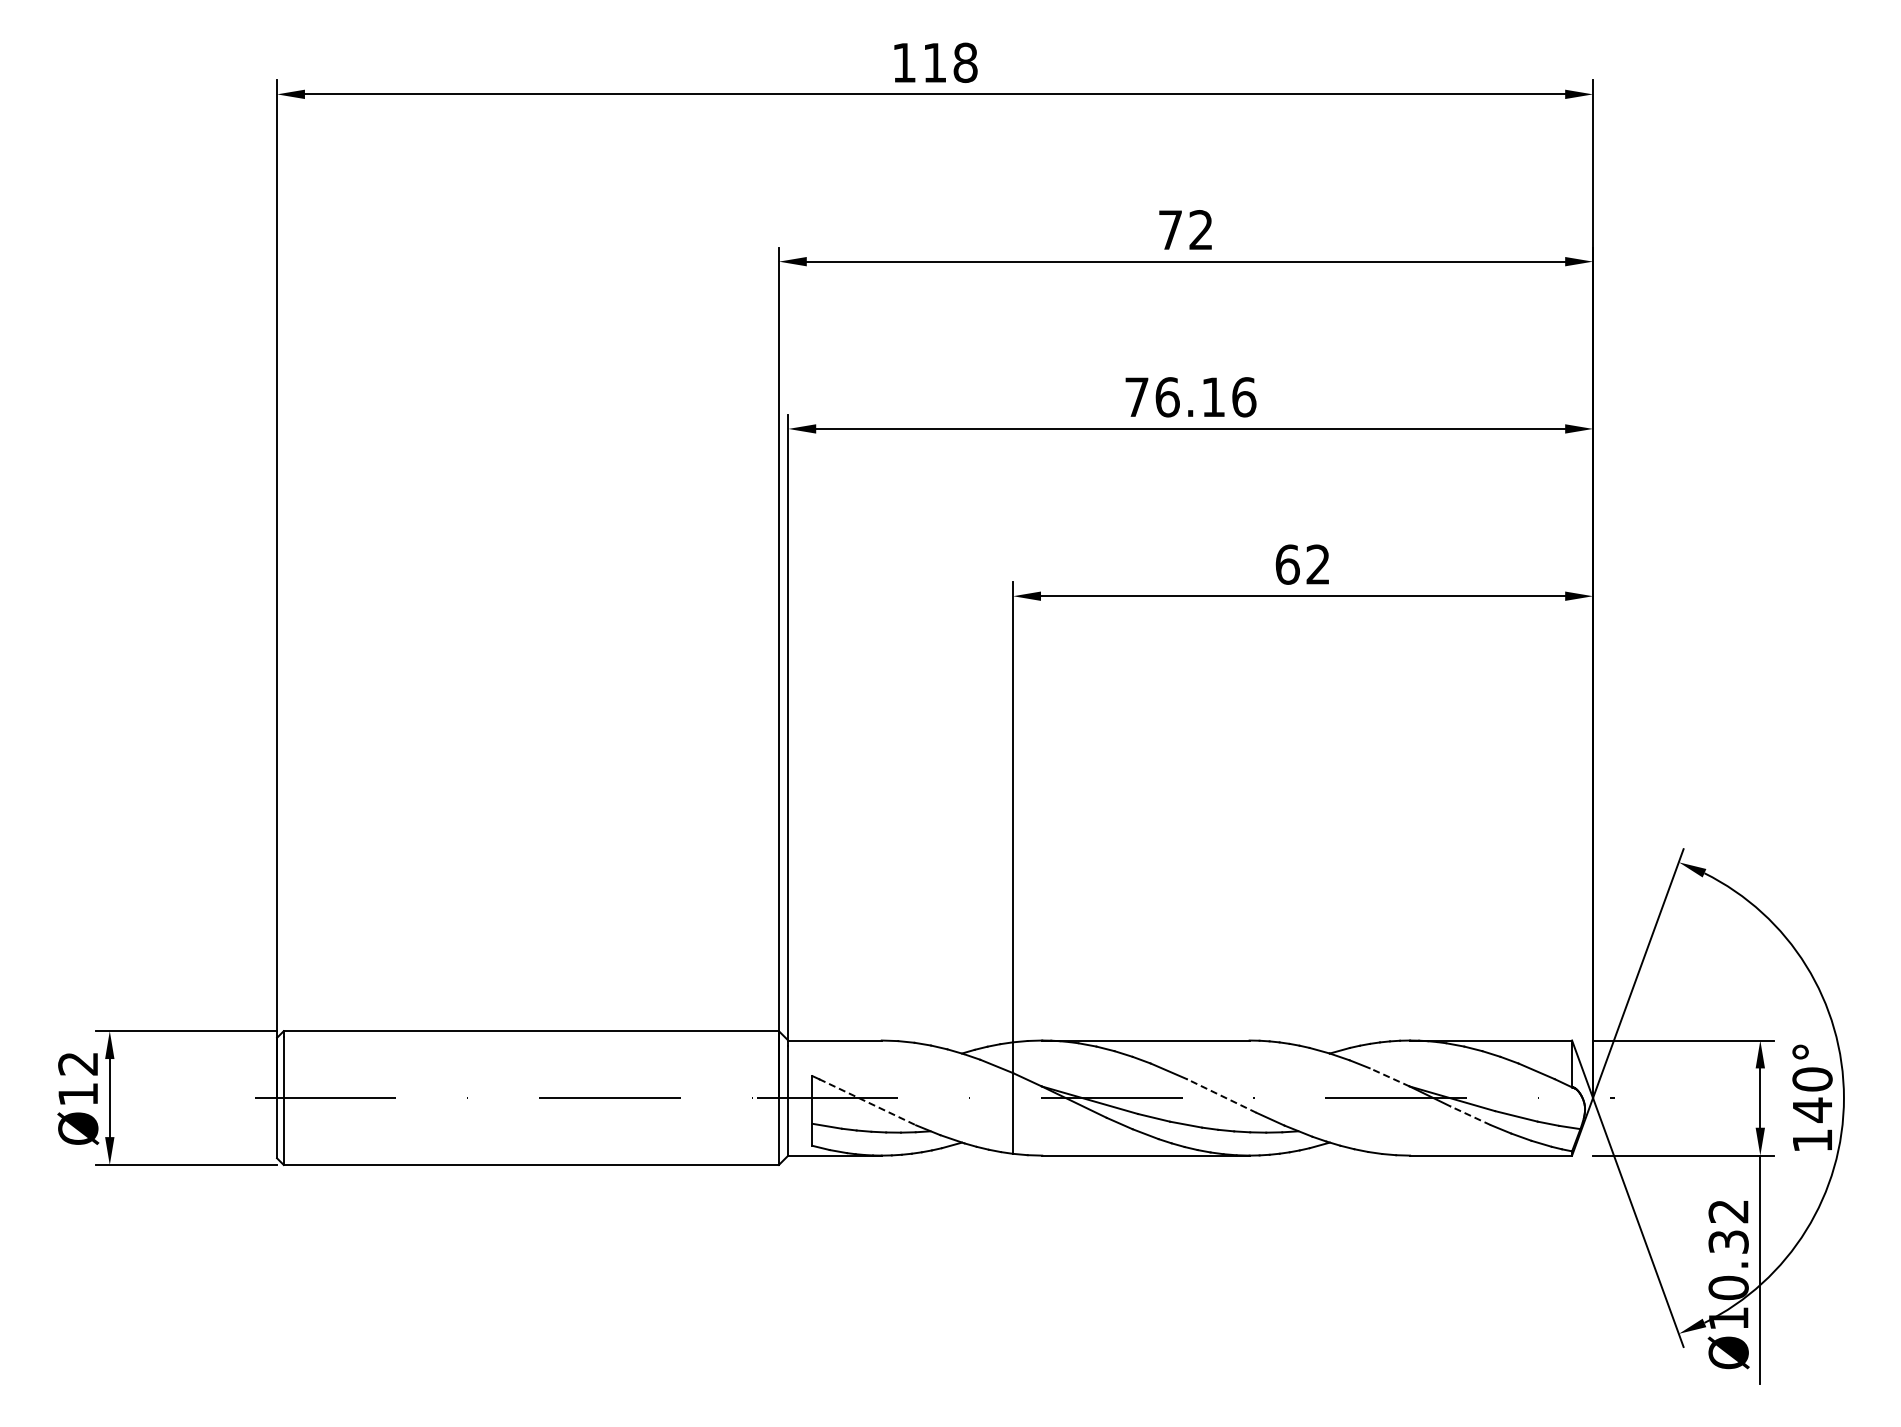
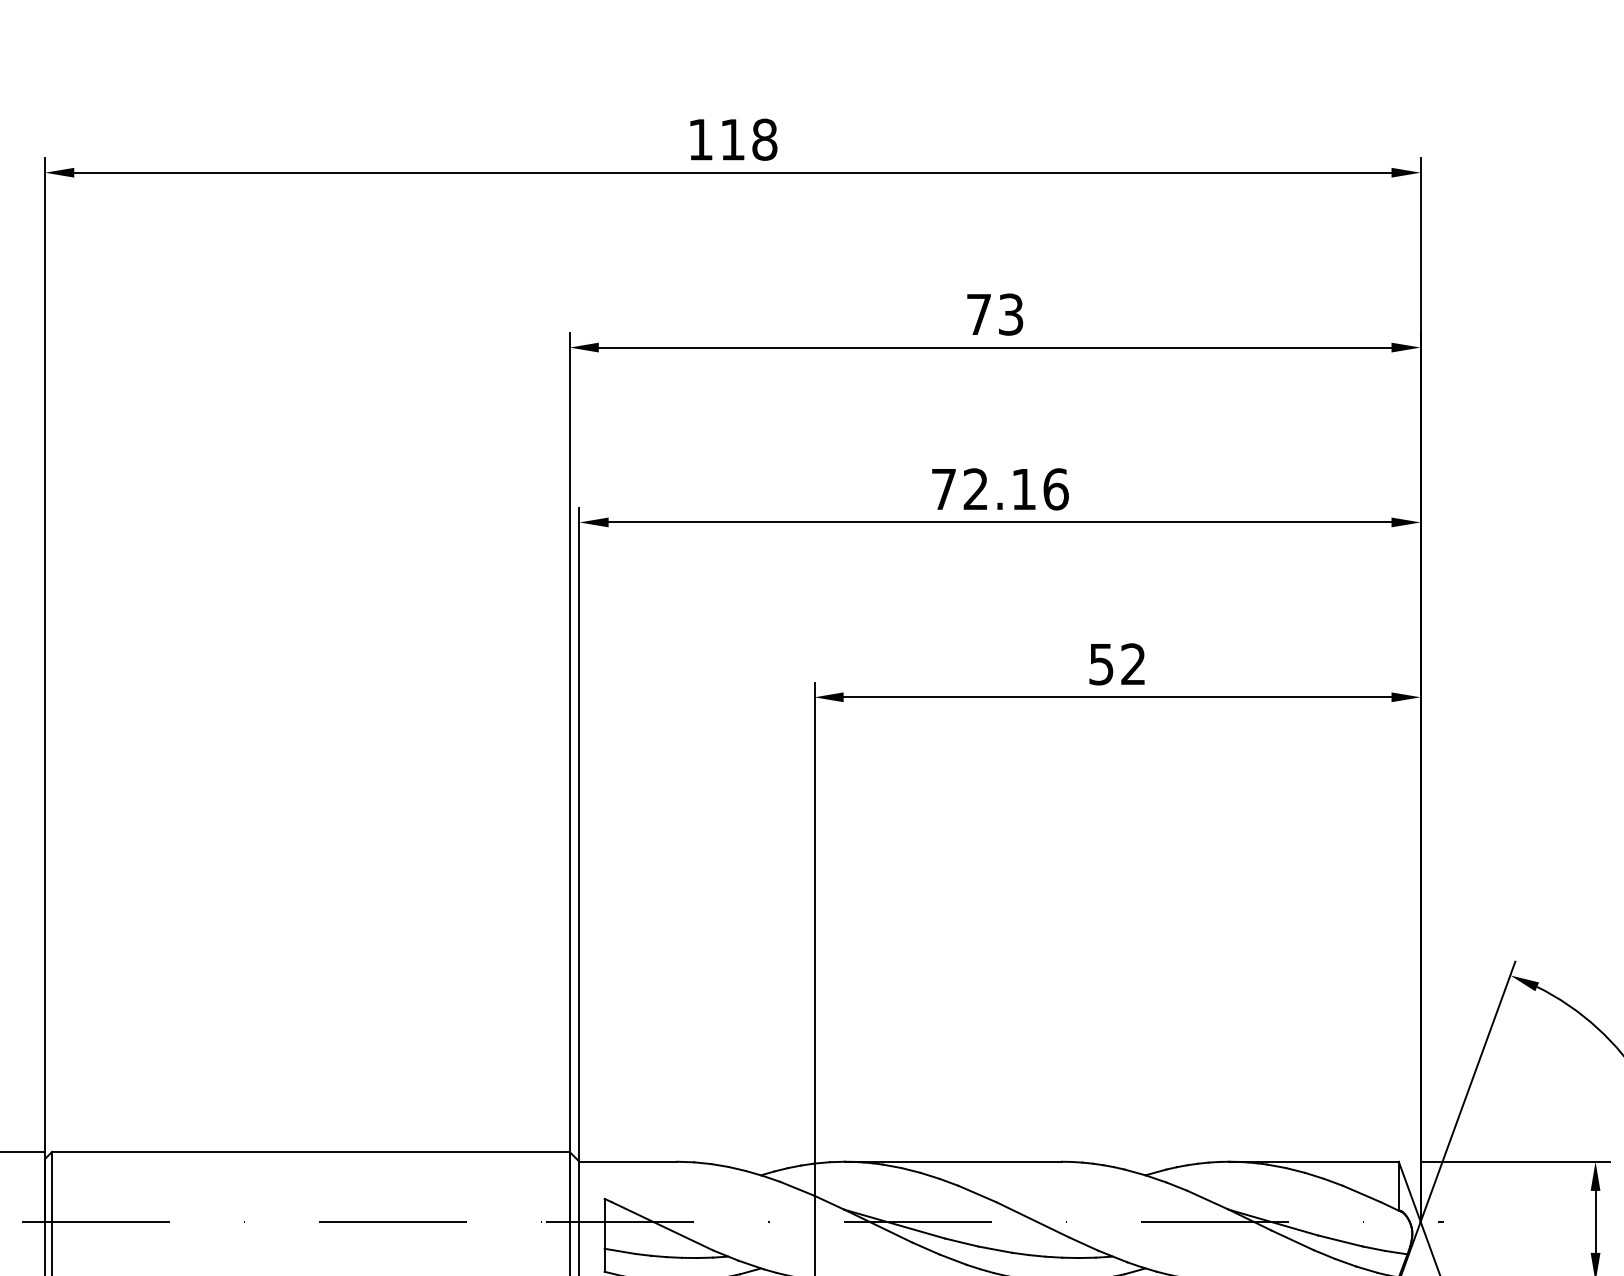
text: (1200, 230) -> (1010, 315), 72 -> 73
text: (1167, 397) -> (975, 489), 76.16 -> 72.16
text: (1287, 564) -> (1101, 664), 62 -> 52
line: (1389, 1077) -> (1207, 1200), dashed -> solid
line: (1221, 1096) -> (1032, 1220), dashed -> solid
line: (867, 1102) -> (662, 1226), dashed -> solid
line: (1470, 1115) -> (1292, 1240), dashed -> solid

